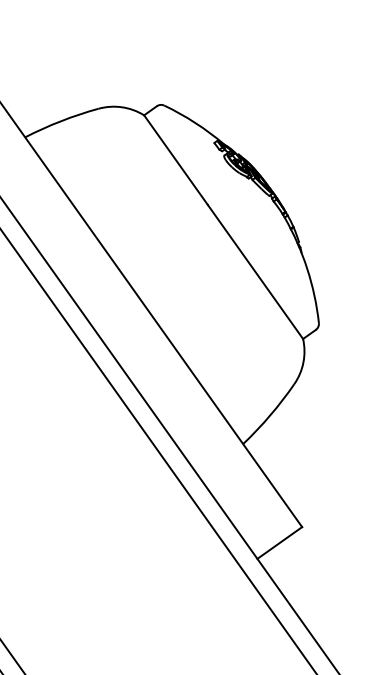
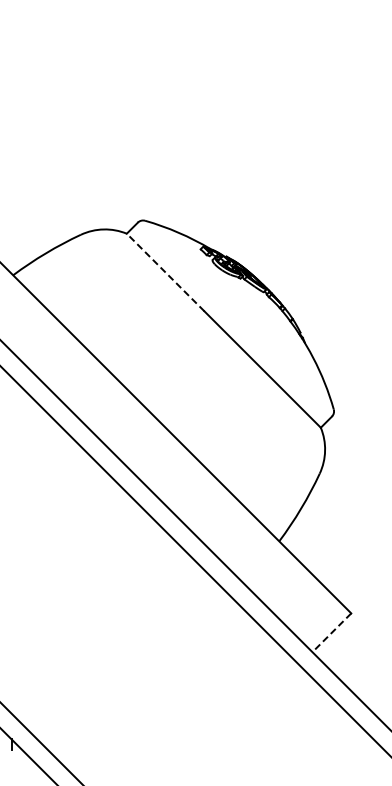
line: (175, 160) -> (165, 272), solid -> dashed
line: (279, 543) -> (331, 633), solid -> dashed

